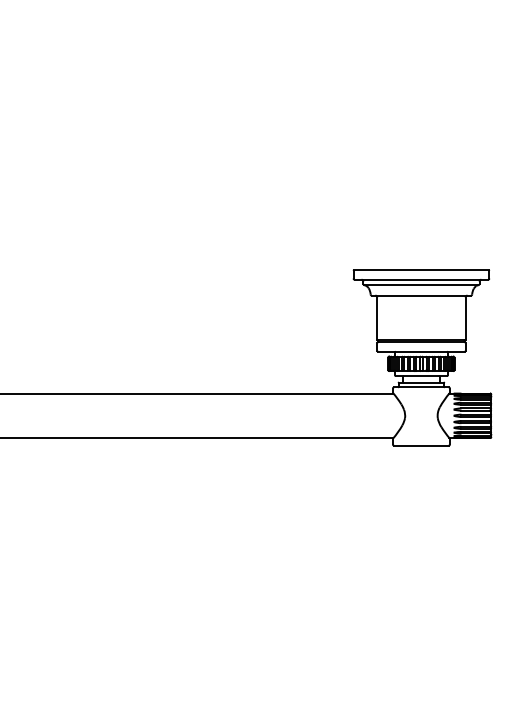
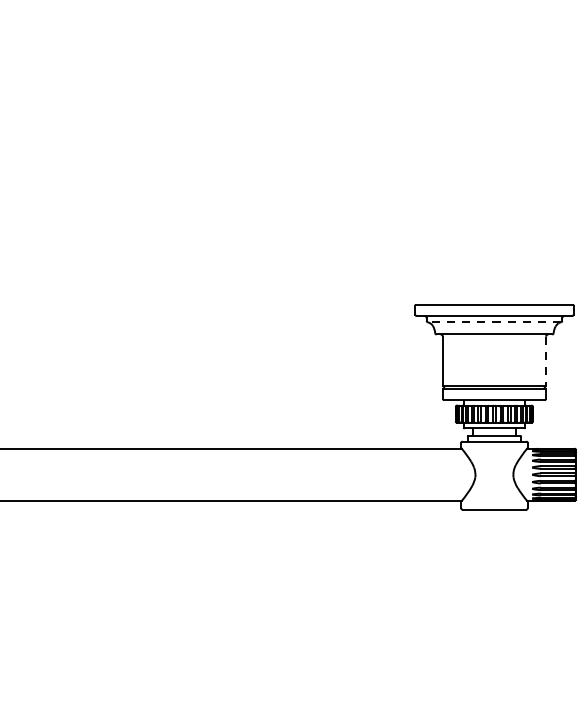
line: (420, 285) -> (493, 322), solid -> dashed
line: (465, 319) -> (545, 362), solid -> dashed

